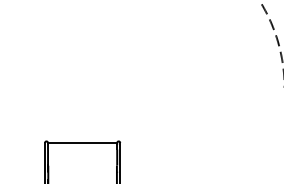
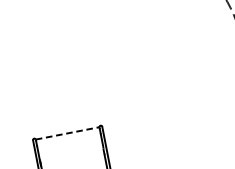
line: (82, 142) -> (67, 133), solid -> dashed

